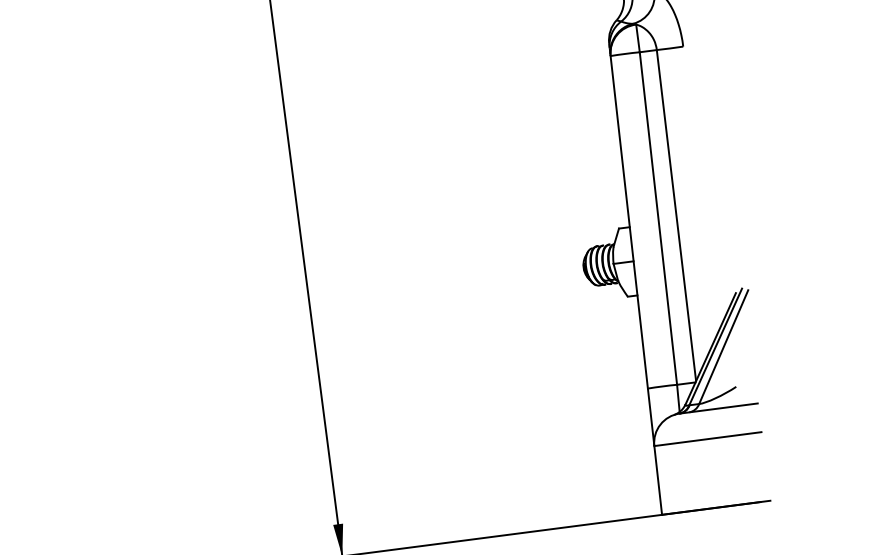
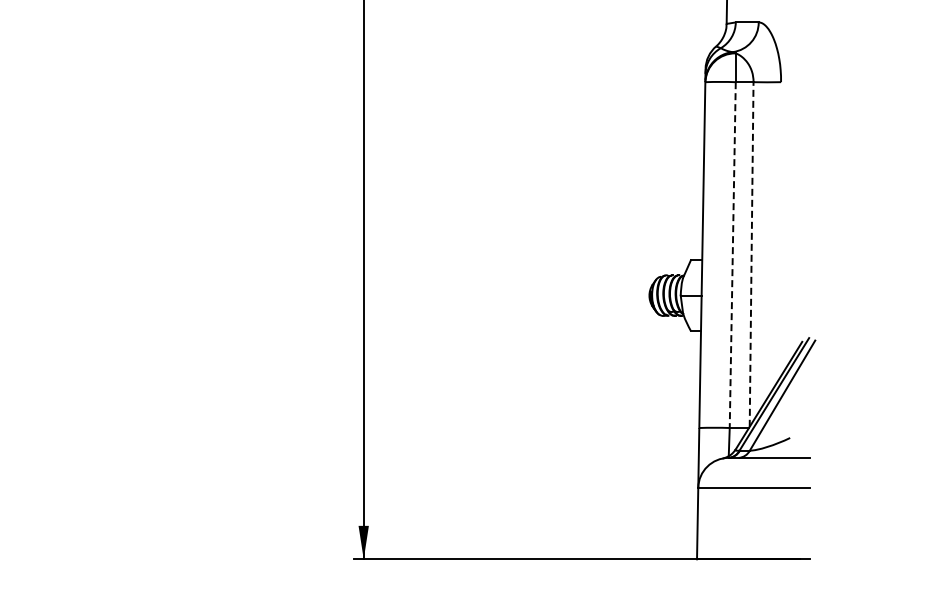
line: (676, 215) -> (751, 254), solid -> dashed
line: (658, 218) -> (732, 255), solid -> dashed

